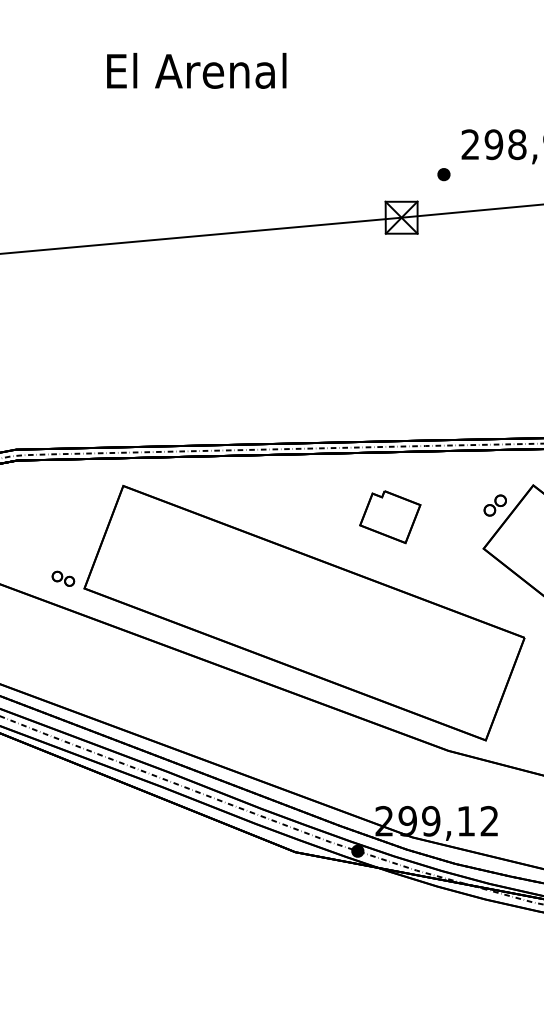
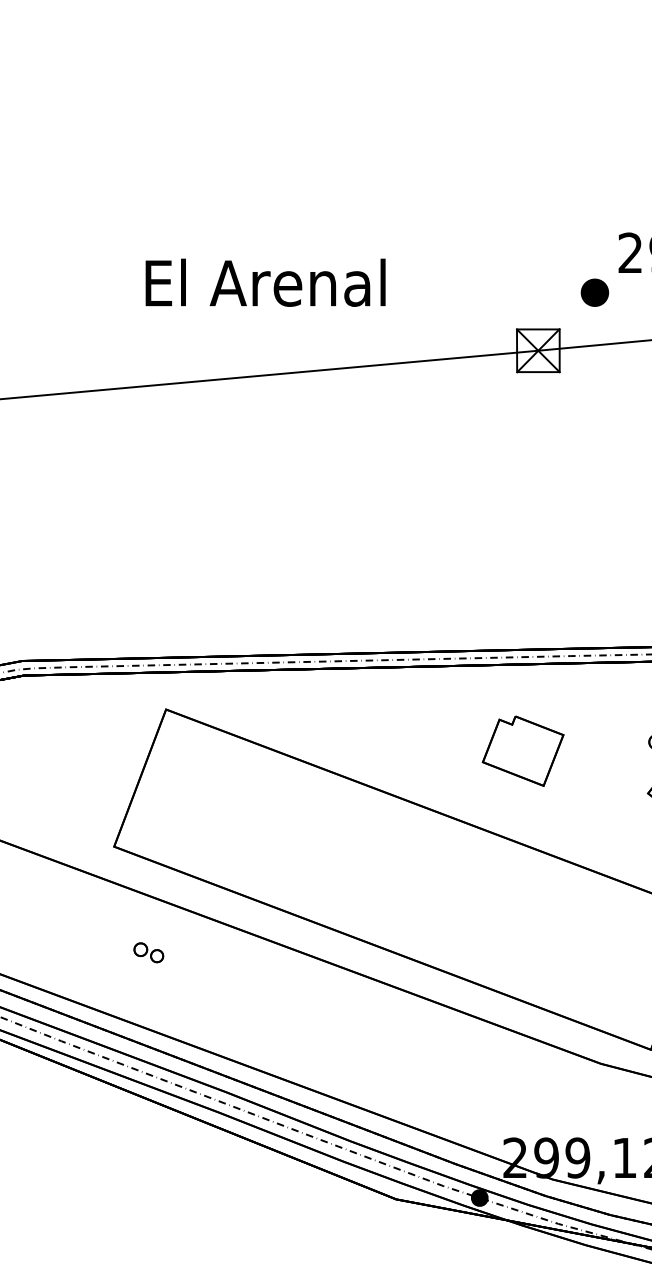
text: (196, 70) -> (265, 282), moved
part: (443, 174) -> (594, 292), size x1.6
part: (63, 578) -> (148, 952), moved

